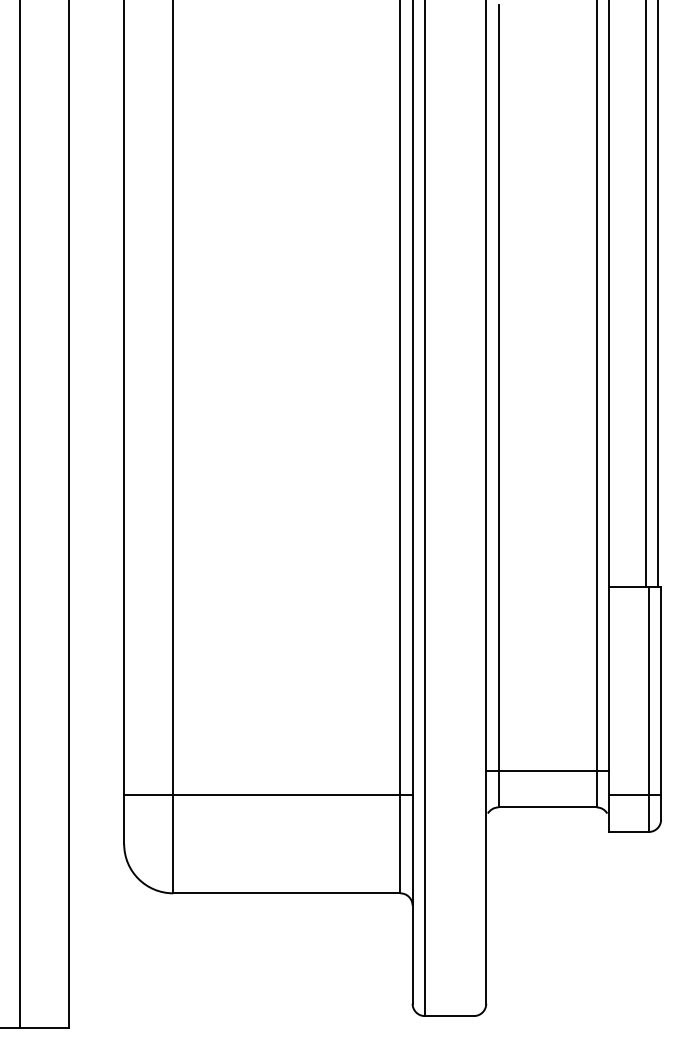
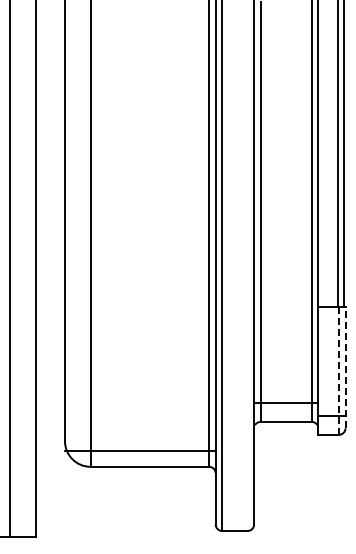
line: (661, 703) -> (345, 367), solid -> dashed
line: (649, 708) -> (339, 370), solid -> dashed
line: (266, 795) -> (139, 450), moved

